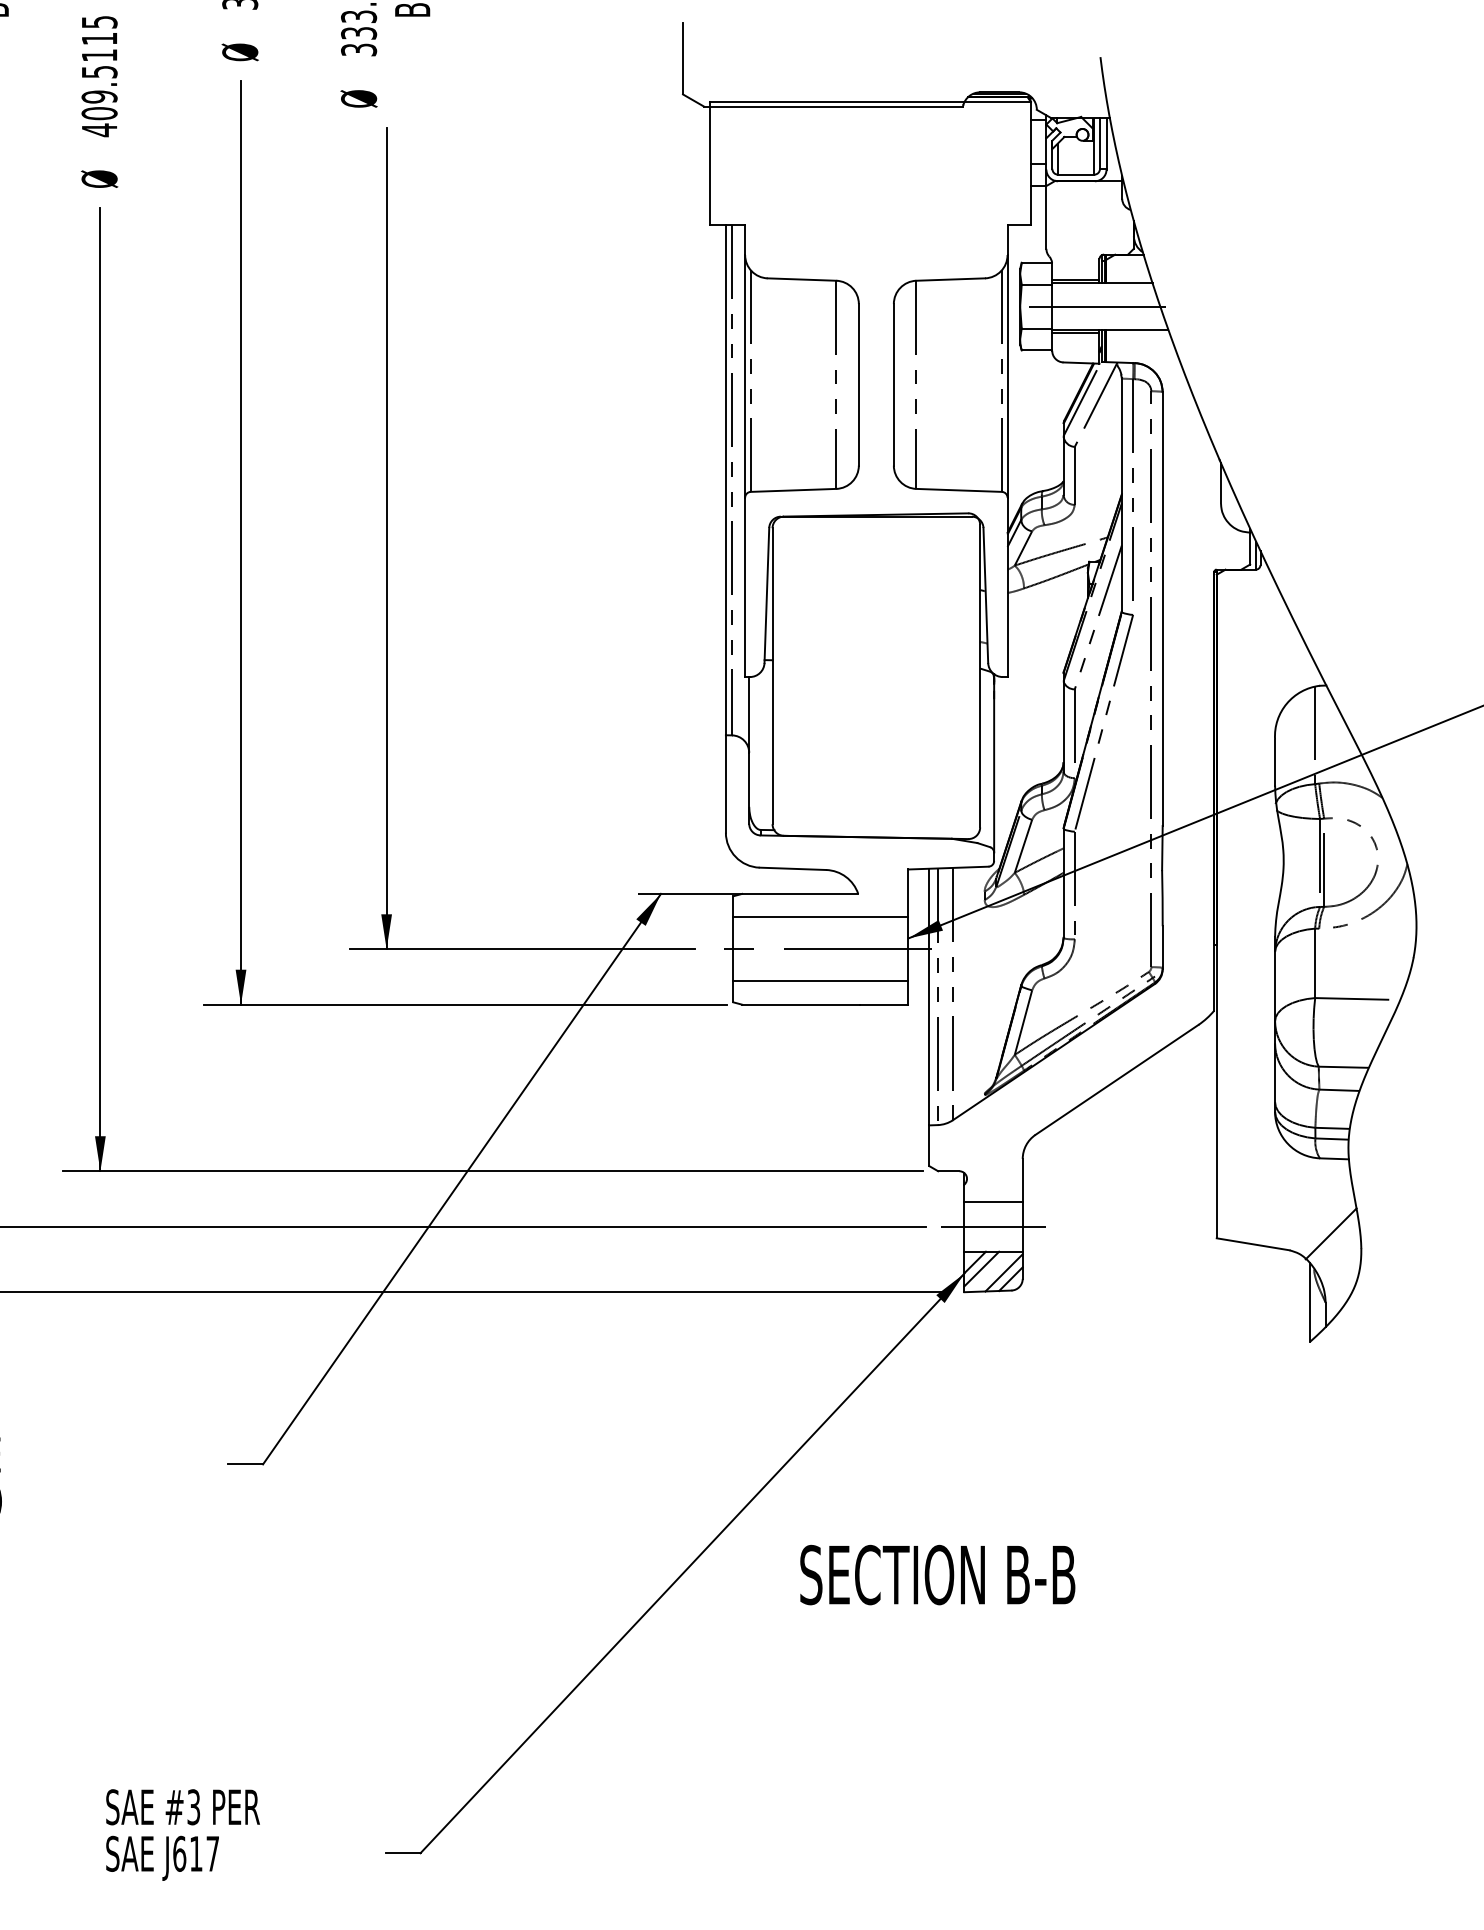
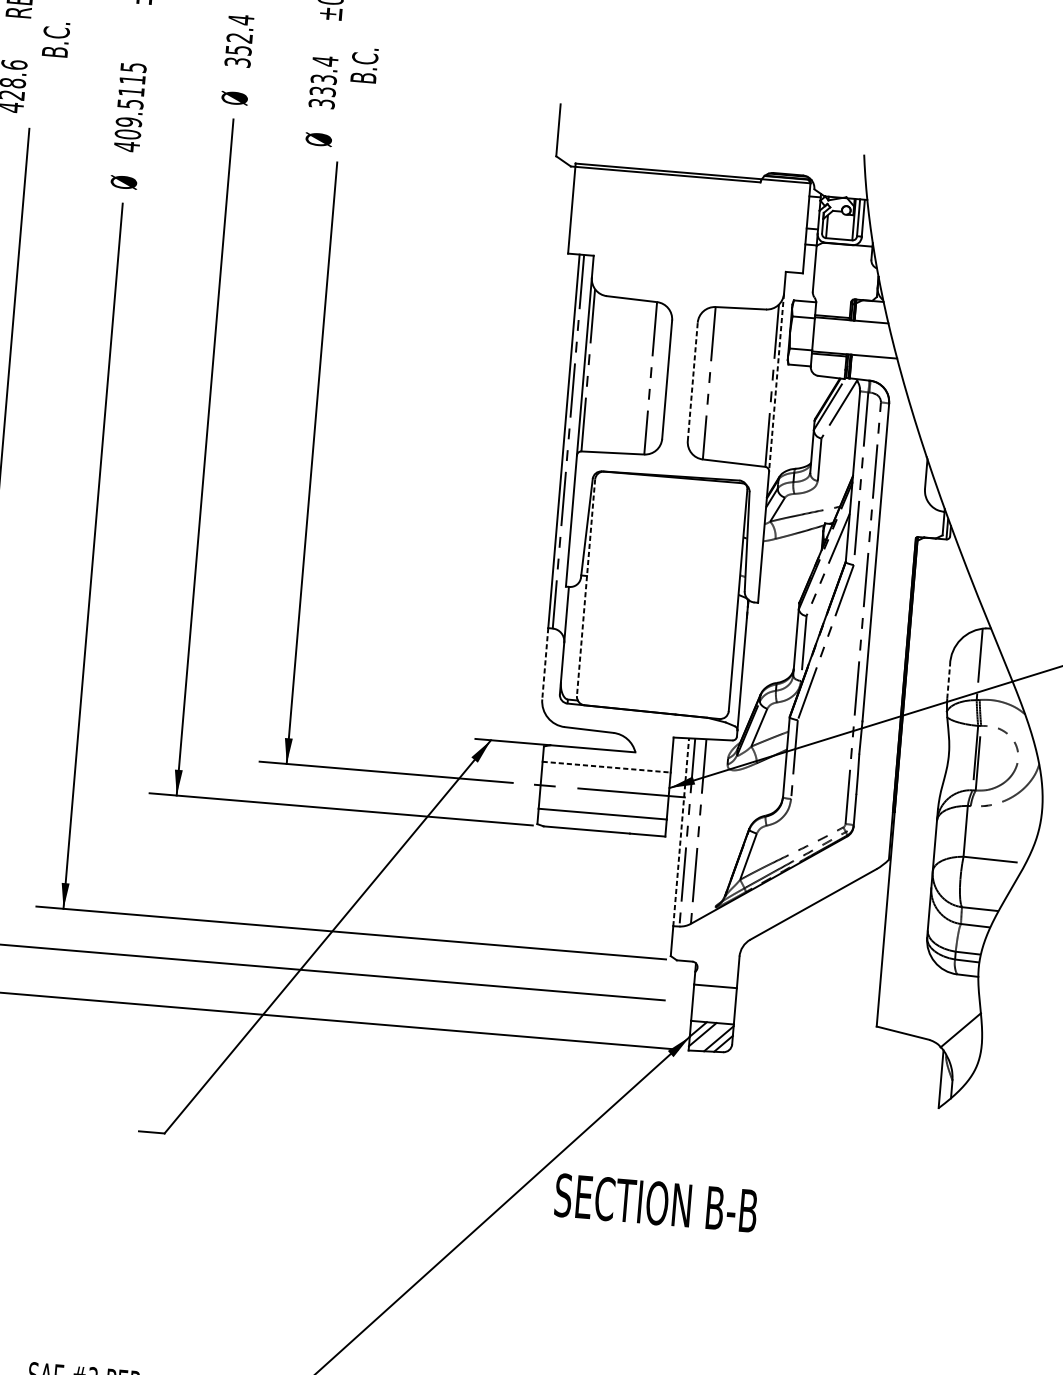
line: (1097, 306) -> (846, 337), removed
line: (1007, 376) -> (776, 382), solid -> dashed
line: (893, 384) -> (692, 381), solid -> dashed
line: (772, 676) -> (586, 587), solid -> dashed
line: (1275, 762) -> (948, 681), solid -> dashed
line: (725, 783) -> (545, 663), solid -> dashed
line: (821, 917) -> (607, 767), solid -> dashed
line: (929, 996) -> (681, 831), solid -> dashed
line: (993, 1226) -> (713, 1004), removed
text: (937, 1574) -> (656, 1202), moved

